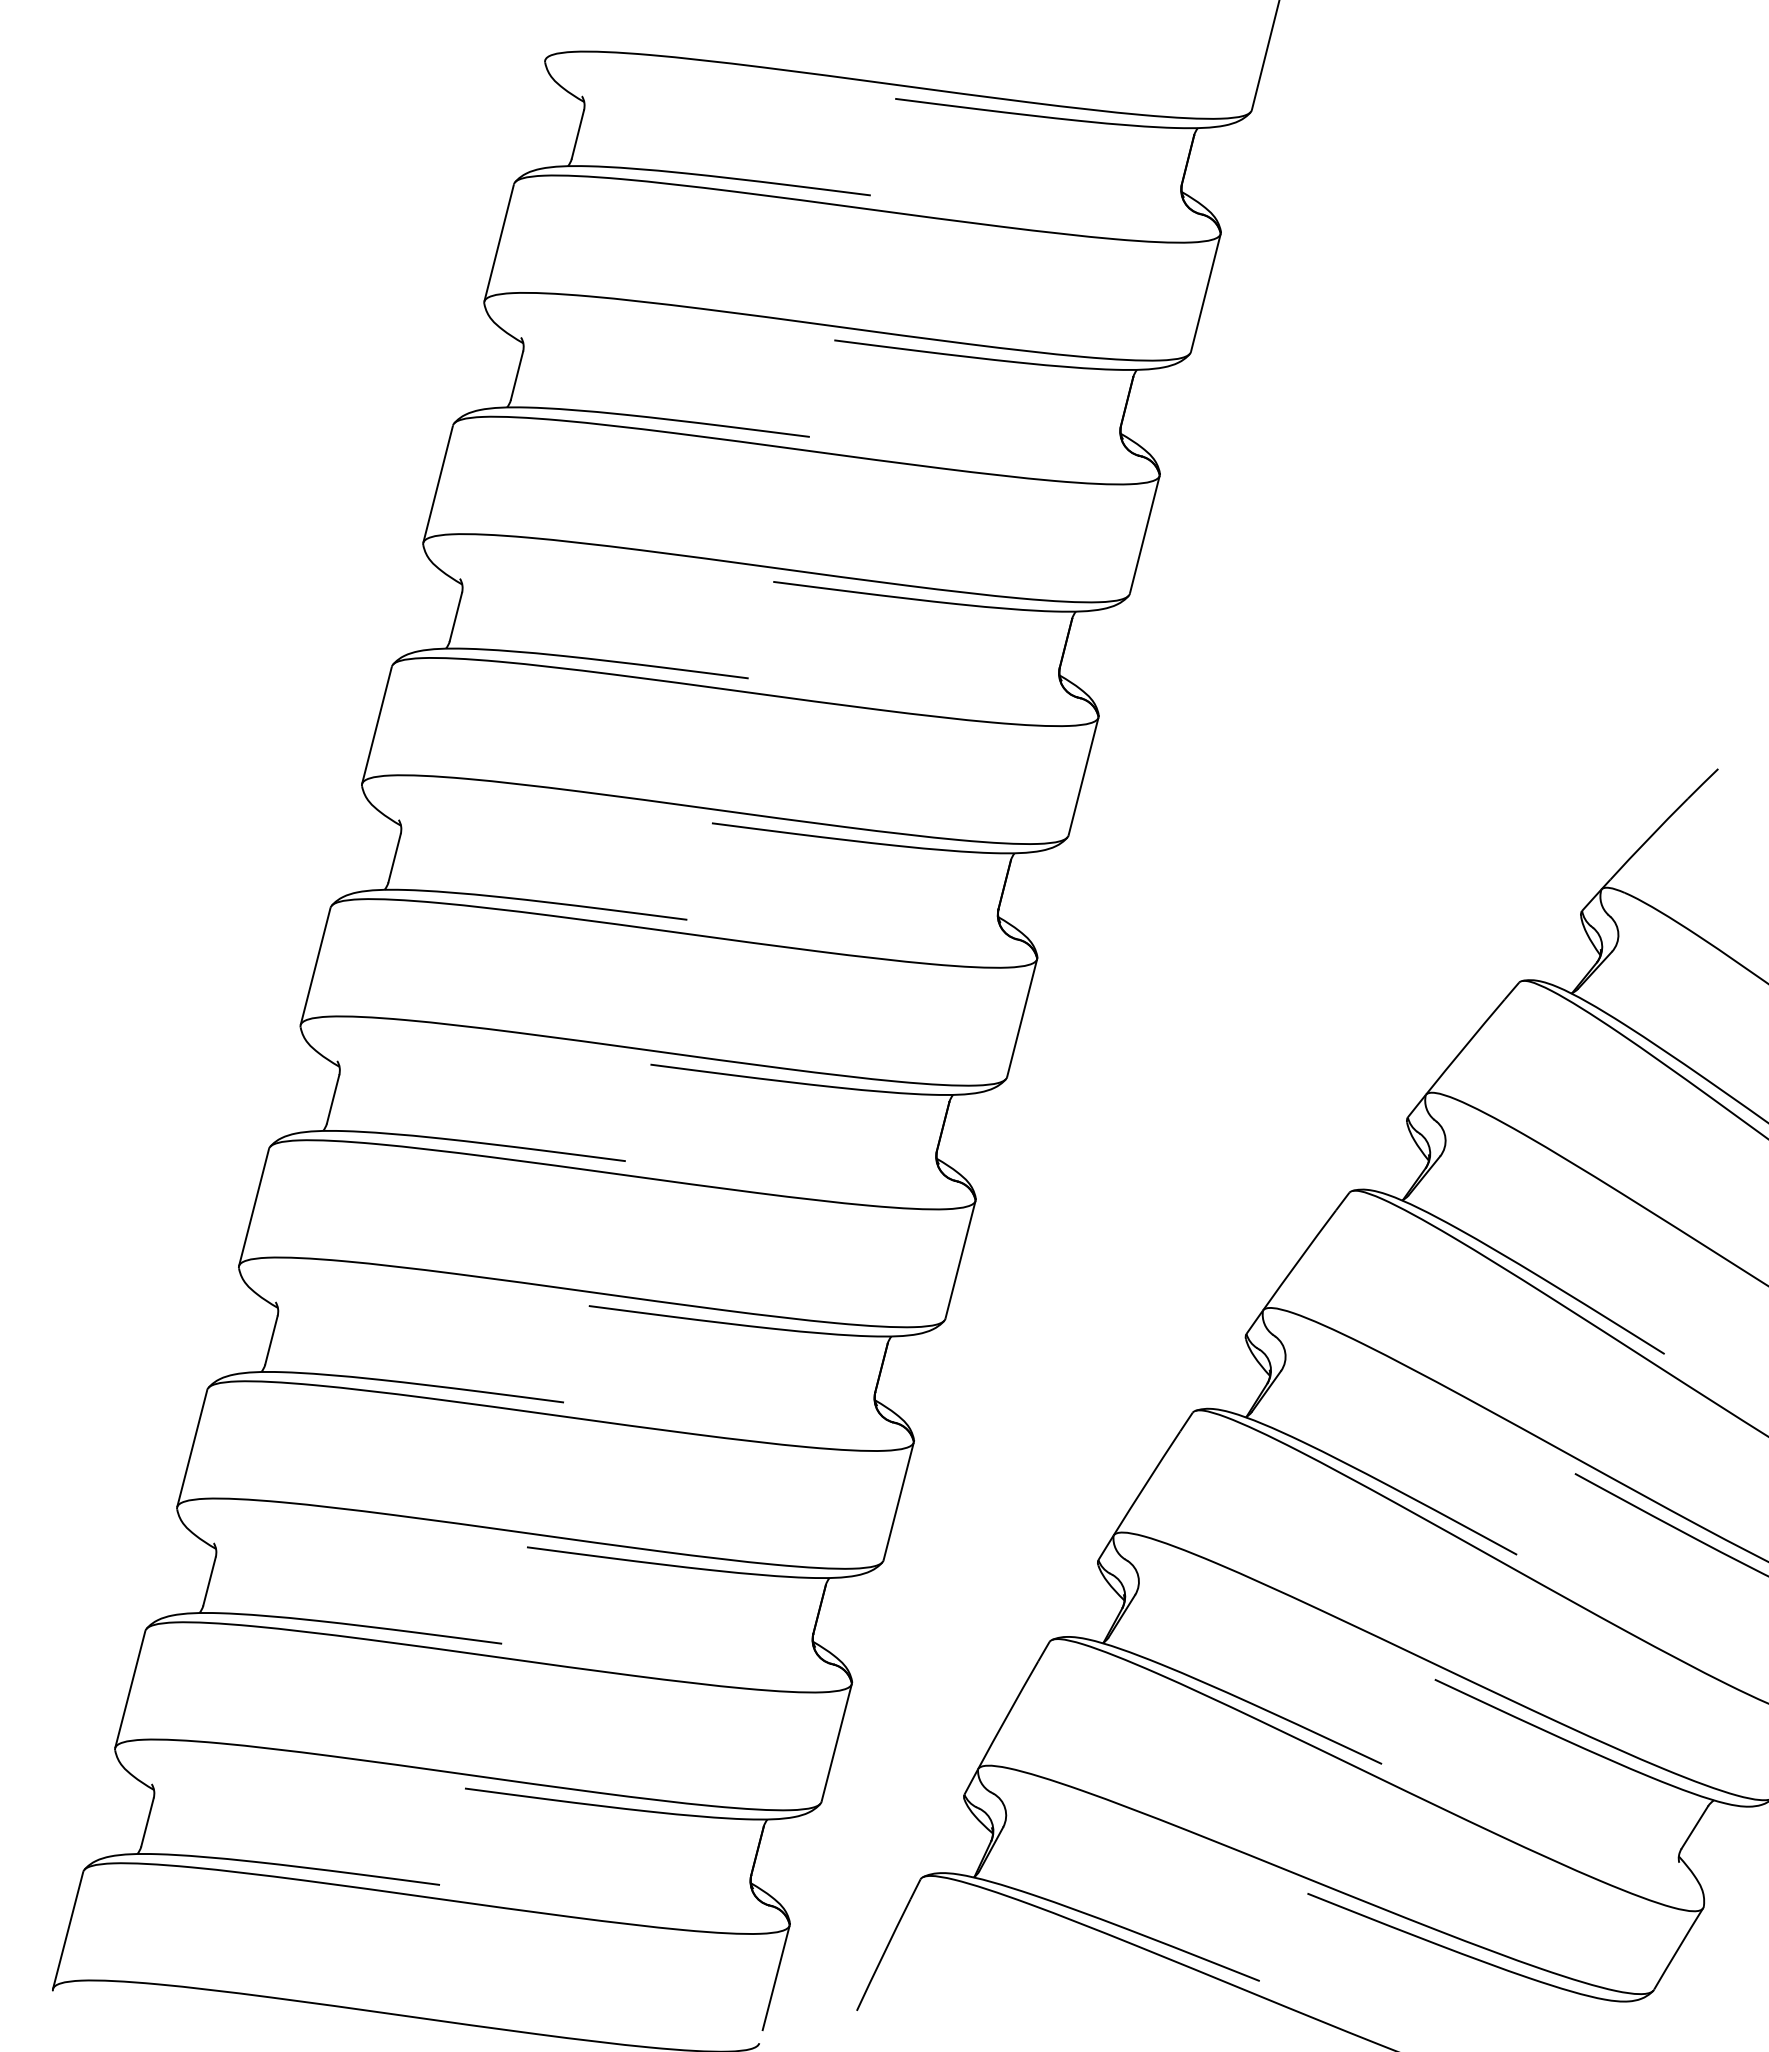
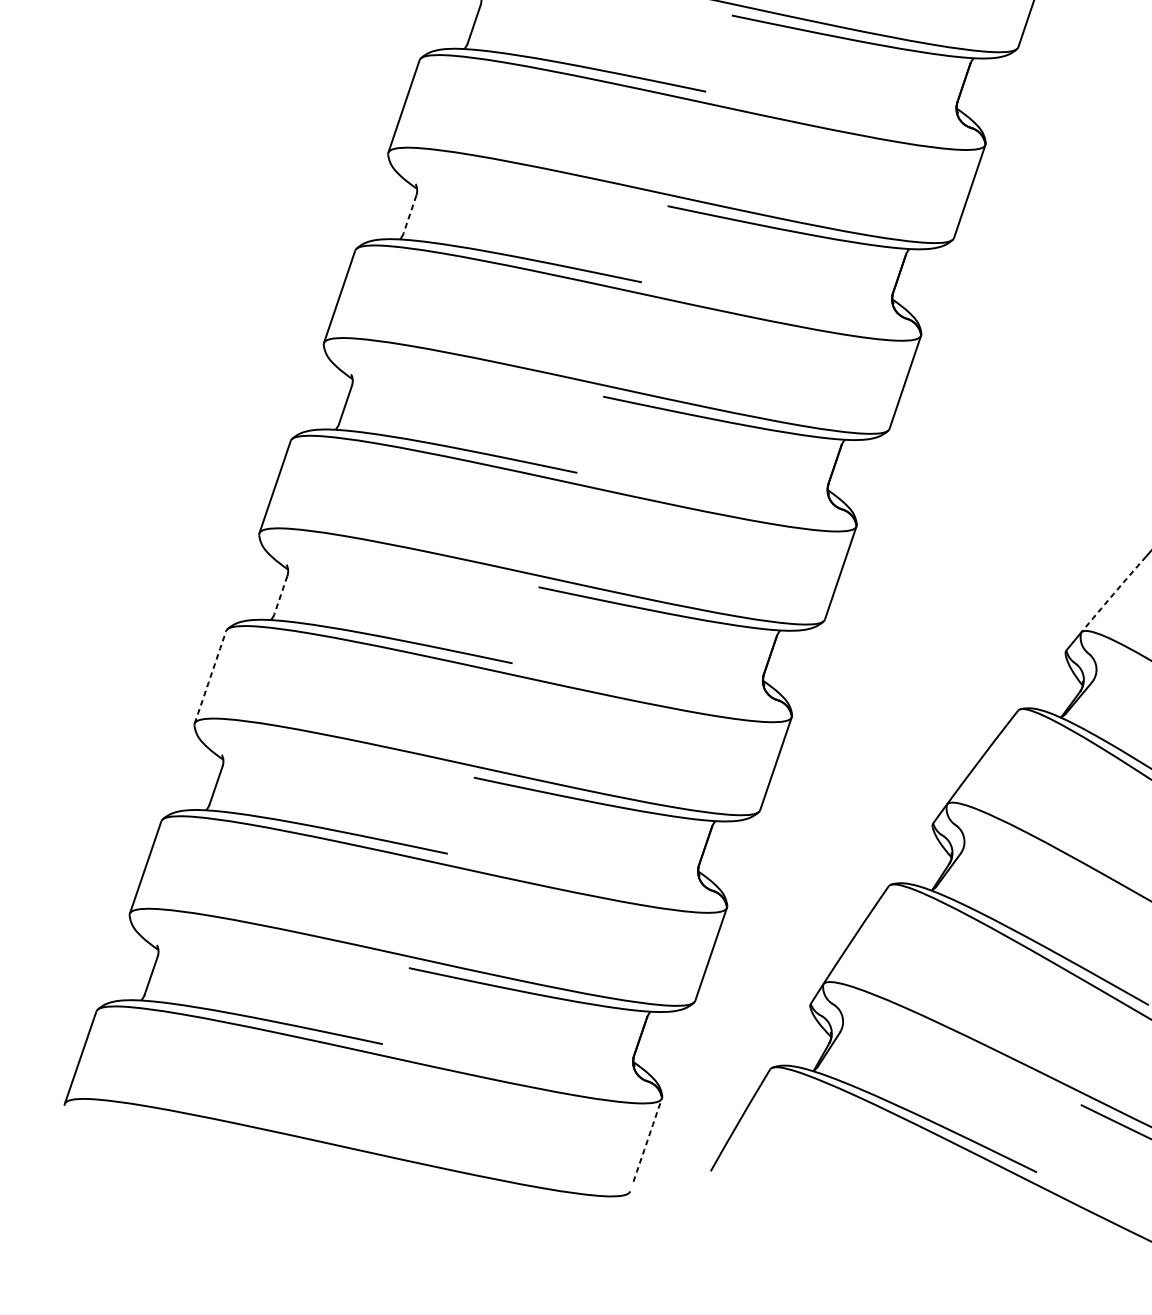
line: (394, 858) -> (409, 214), solid -> dashed
arc: (1299, 1260) -> (1113, 594), solid -> dashed
line: (271, 1340) -> (280, 595), solid -> dashed
arc: (192, 1448) -> (210, 677), solid -> dashed
arc: (776, 1978) -> (648, 1140), solid -> dashed

